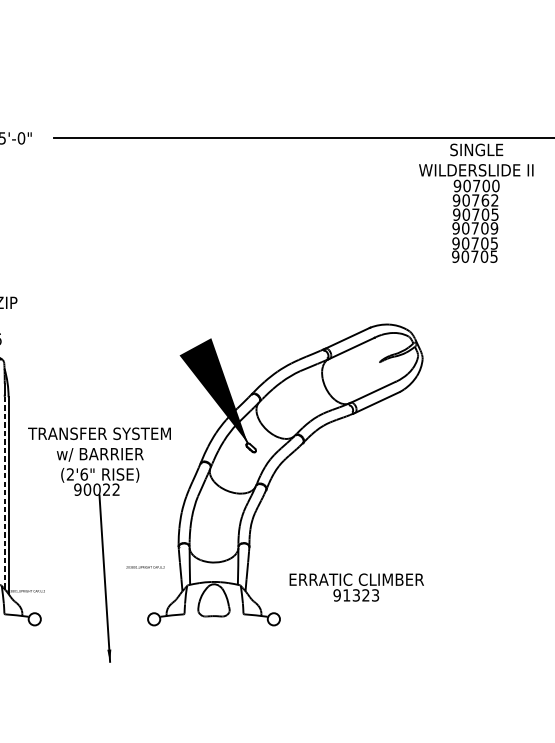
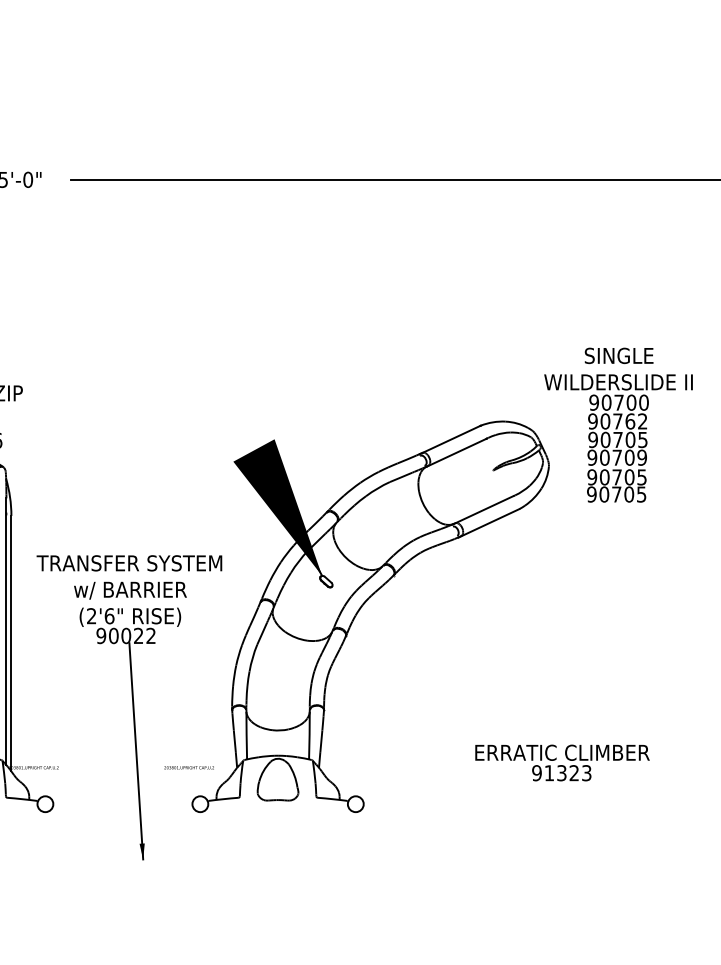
text: (476, 202) -> (618, 424), moved
line: (4, 493) -> (6, 640), dashed -> solid
text: (145, 567) -> (188, 767), moved
text: (356, 587) -> (562, 762), moved

